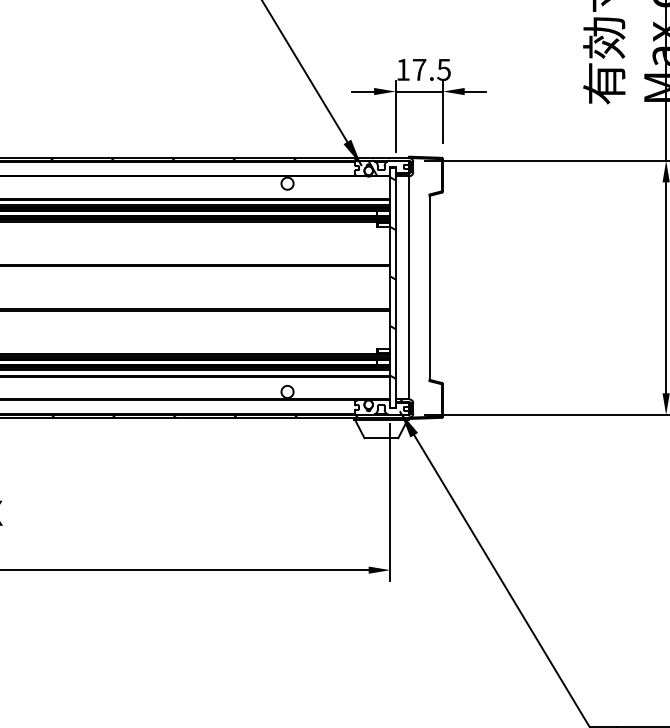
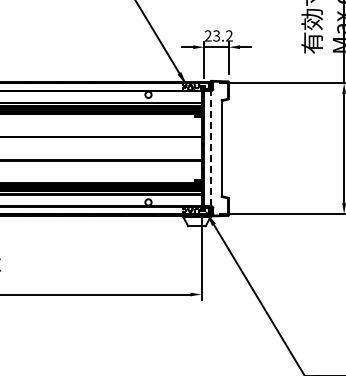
text: (423, 68) -> (218, 35), 17.5 -> 23.2
line: (409, 287) -> (211, 148), solid -> dashed

